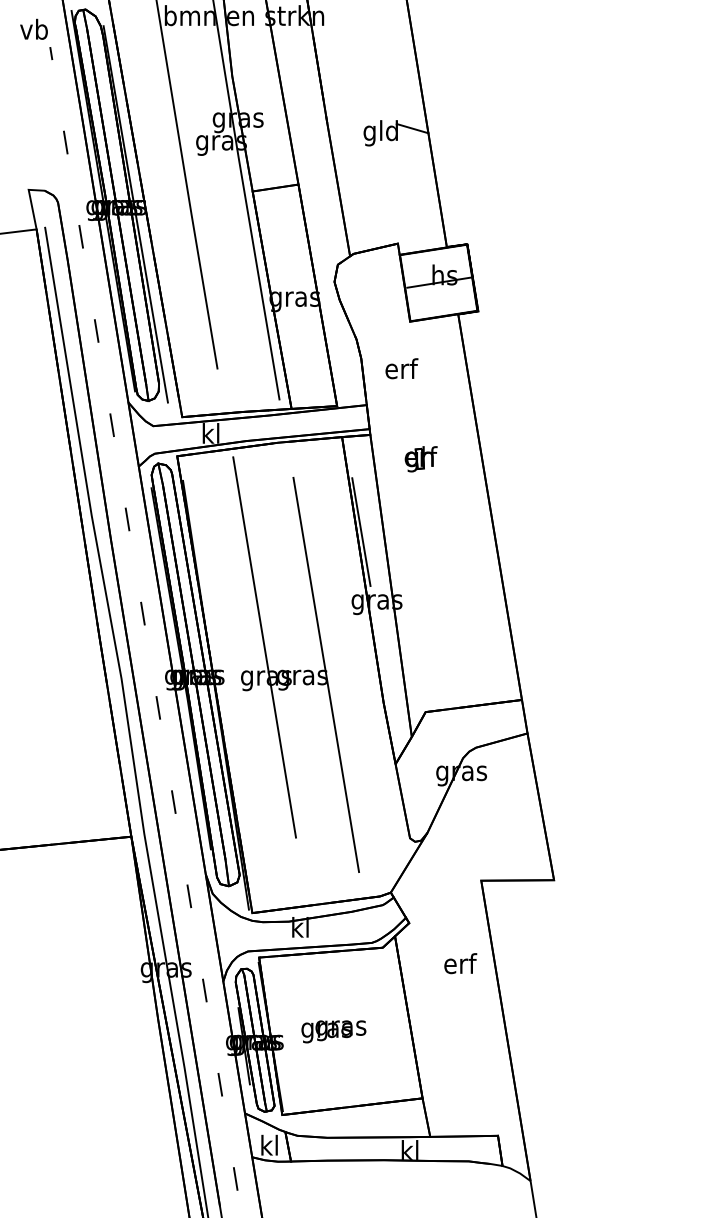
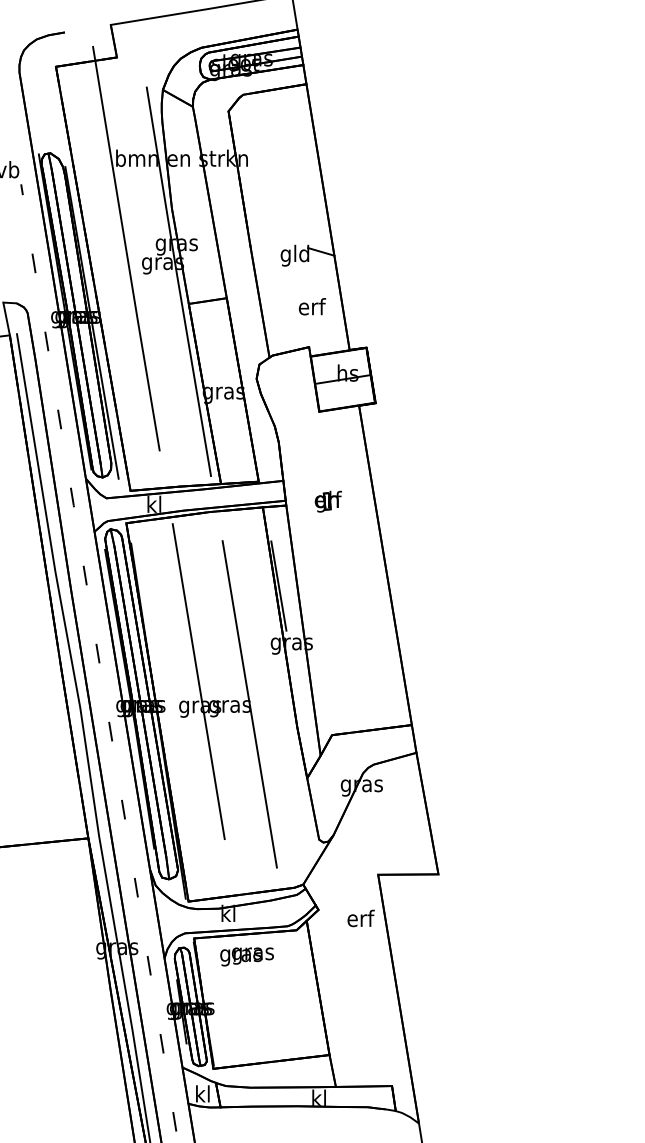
text: (401, 368) -> (312, 306), moved
part: (420, 458) -> (327, 501), moved
text: (459, 963) -> (360, 918), moved
text: (333, 1031) -> (246, 956), moved

